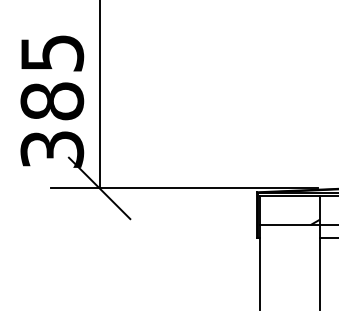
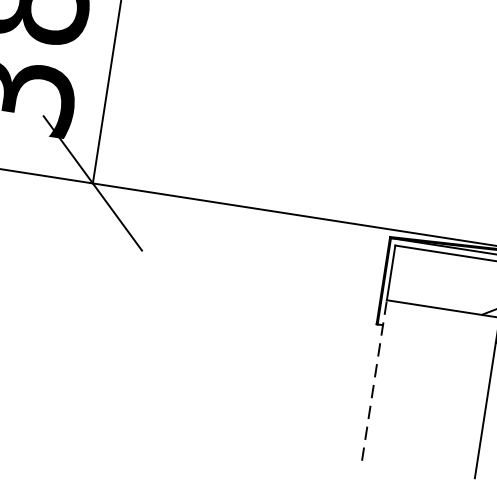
line: (260, 266) -> (374, 378), solid -> dashed

